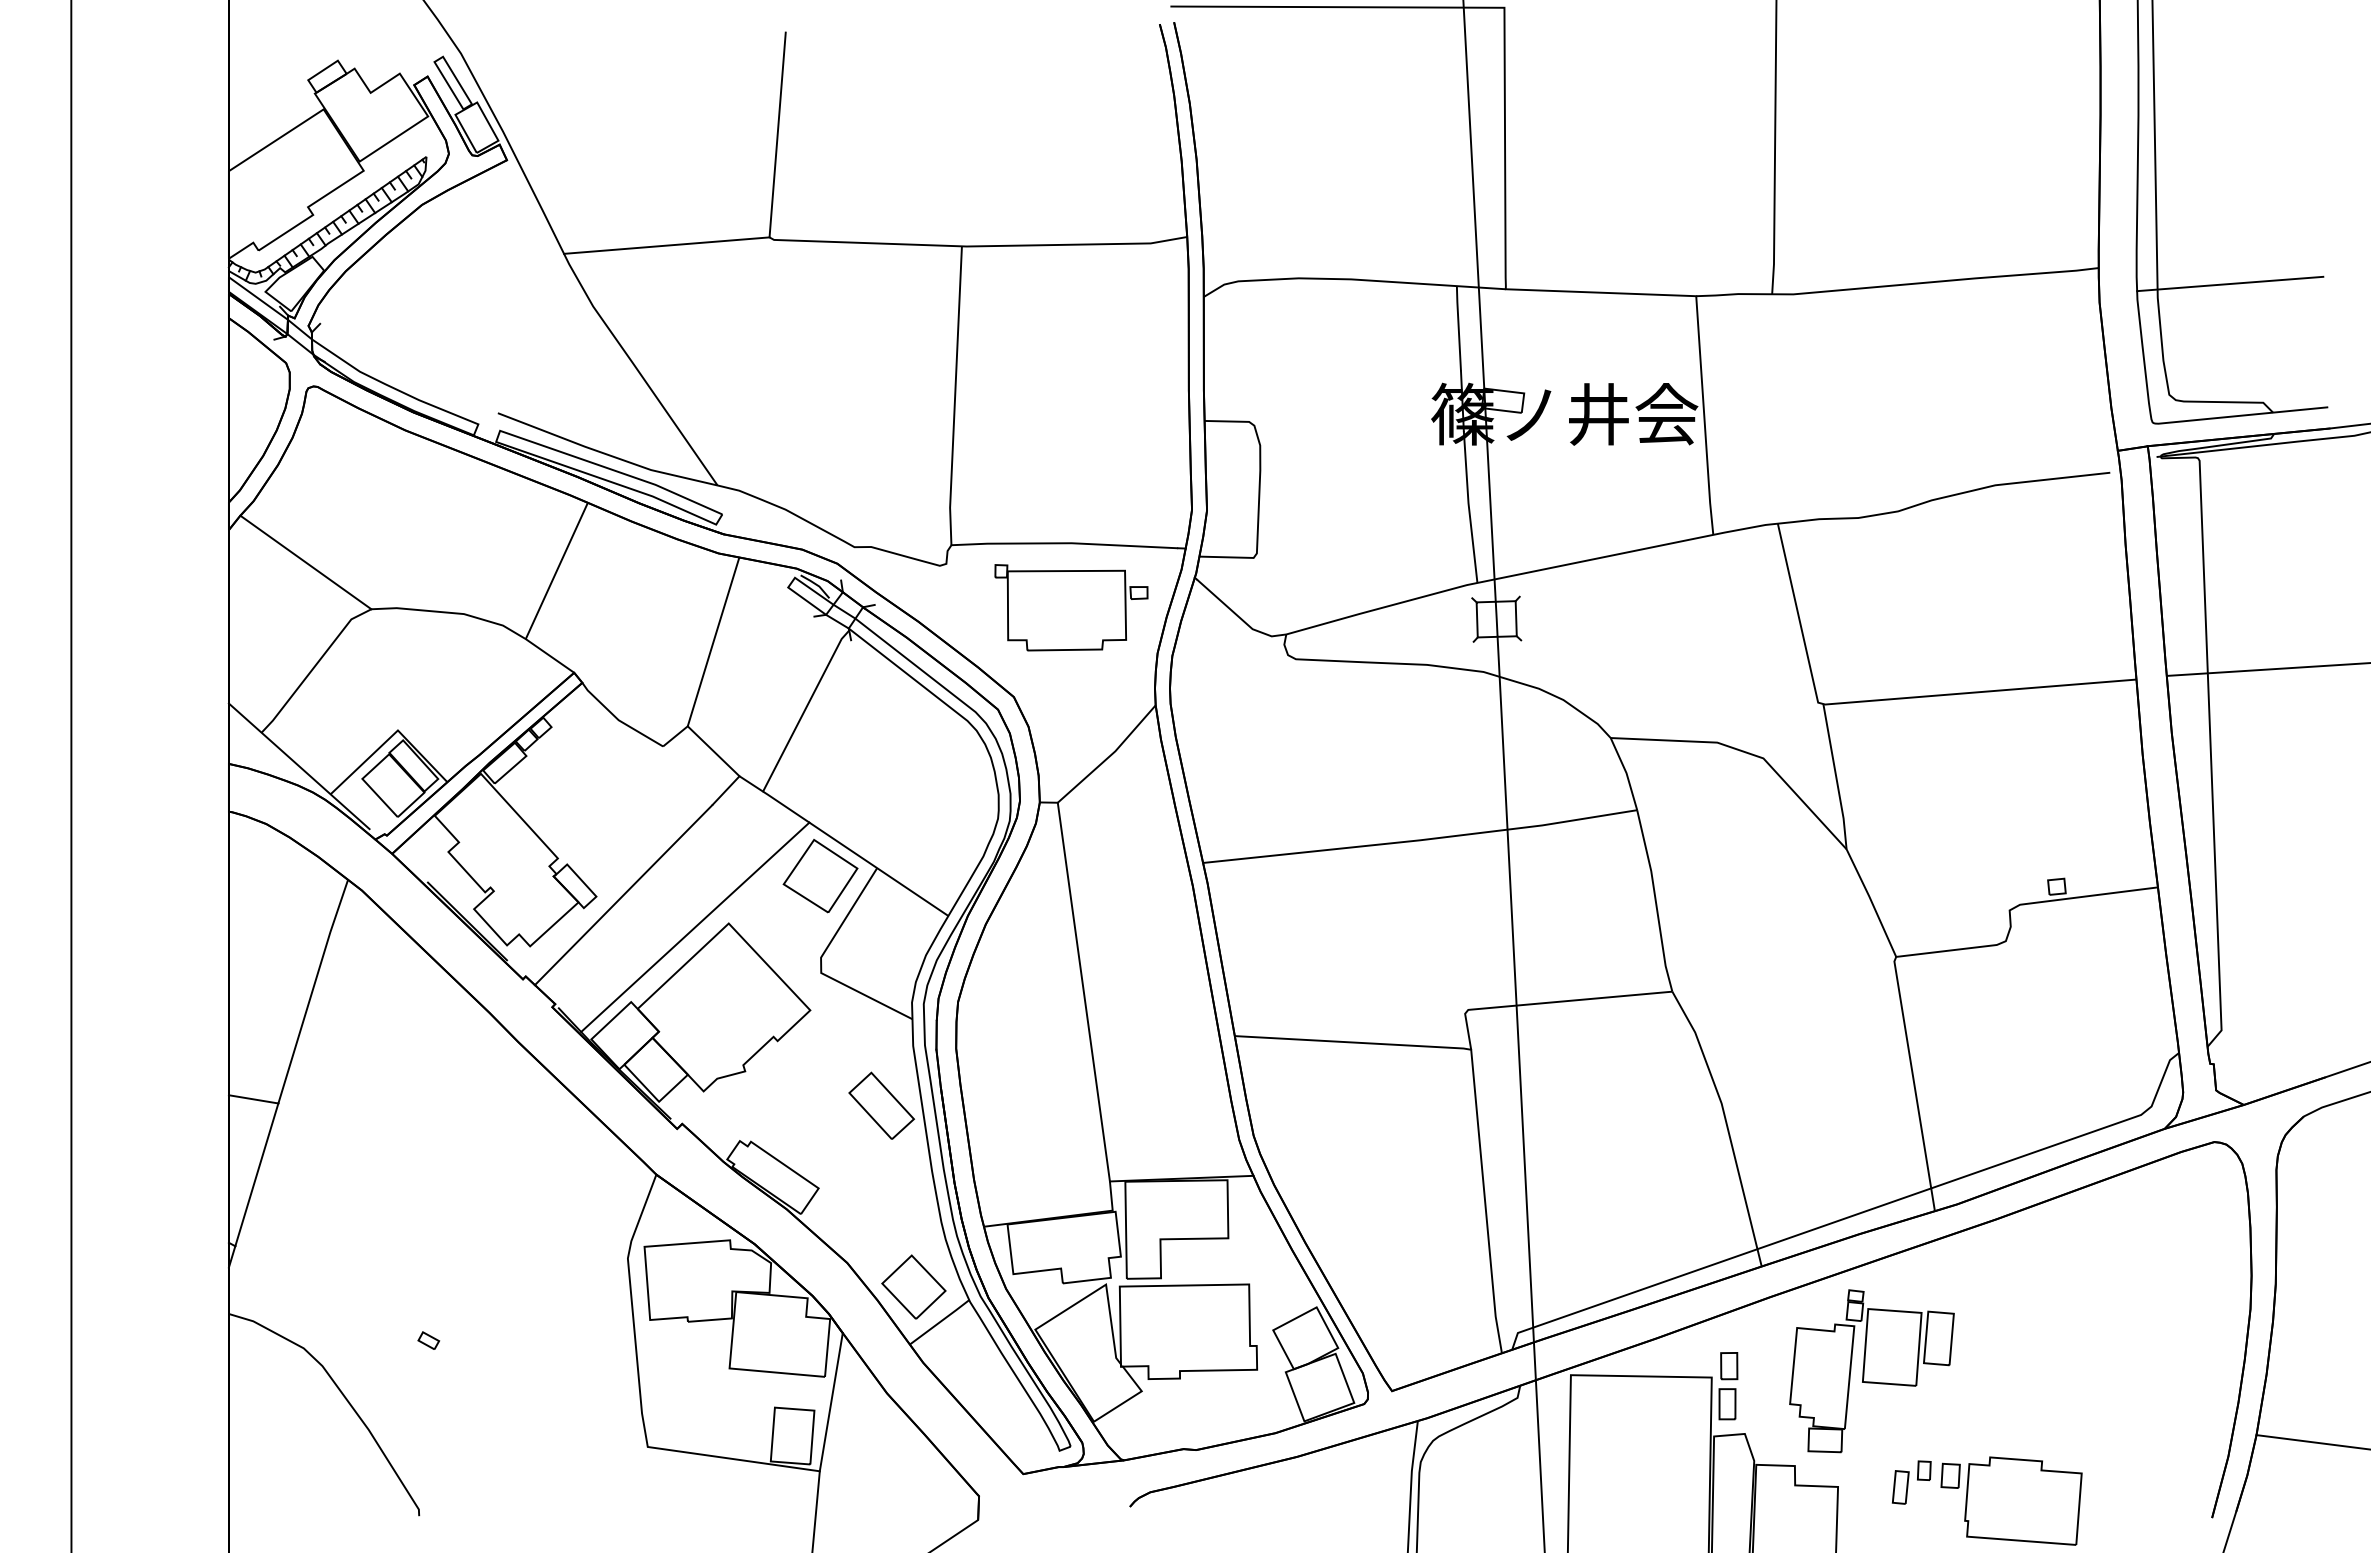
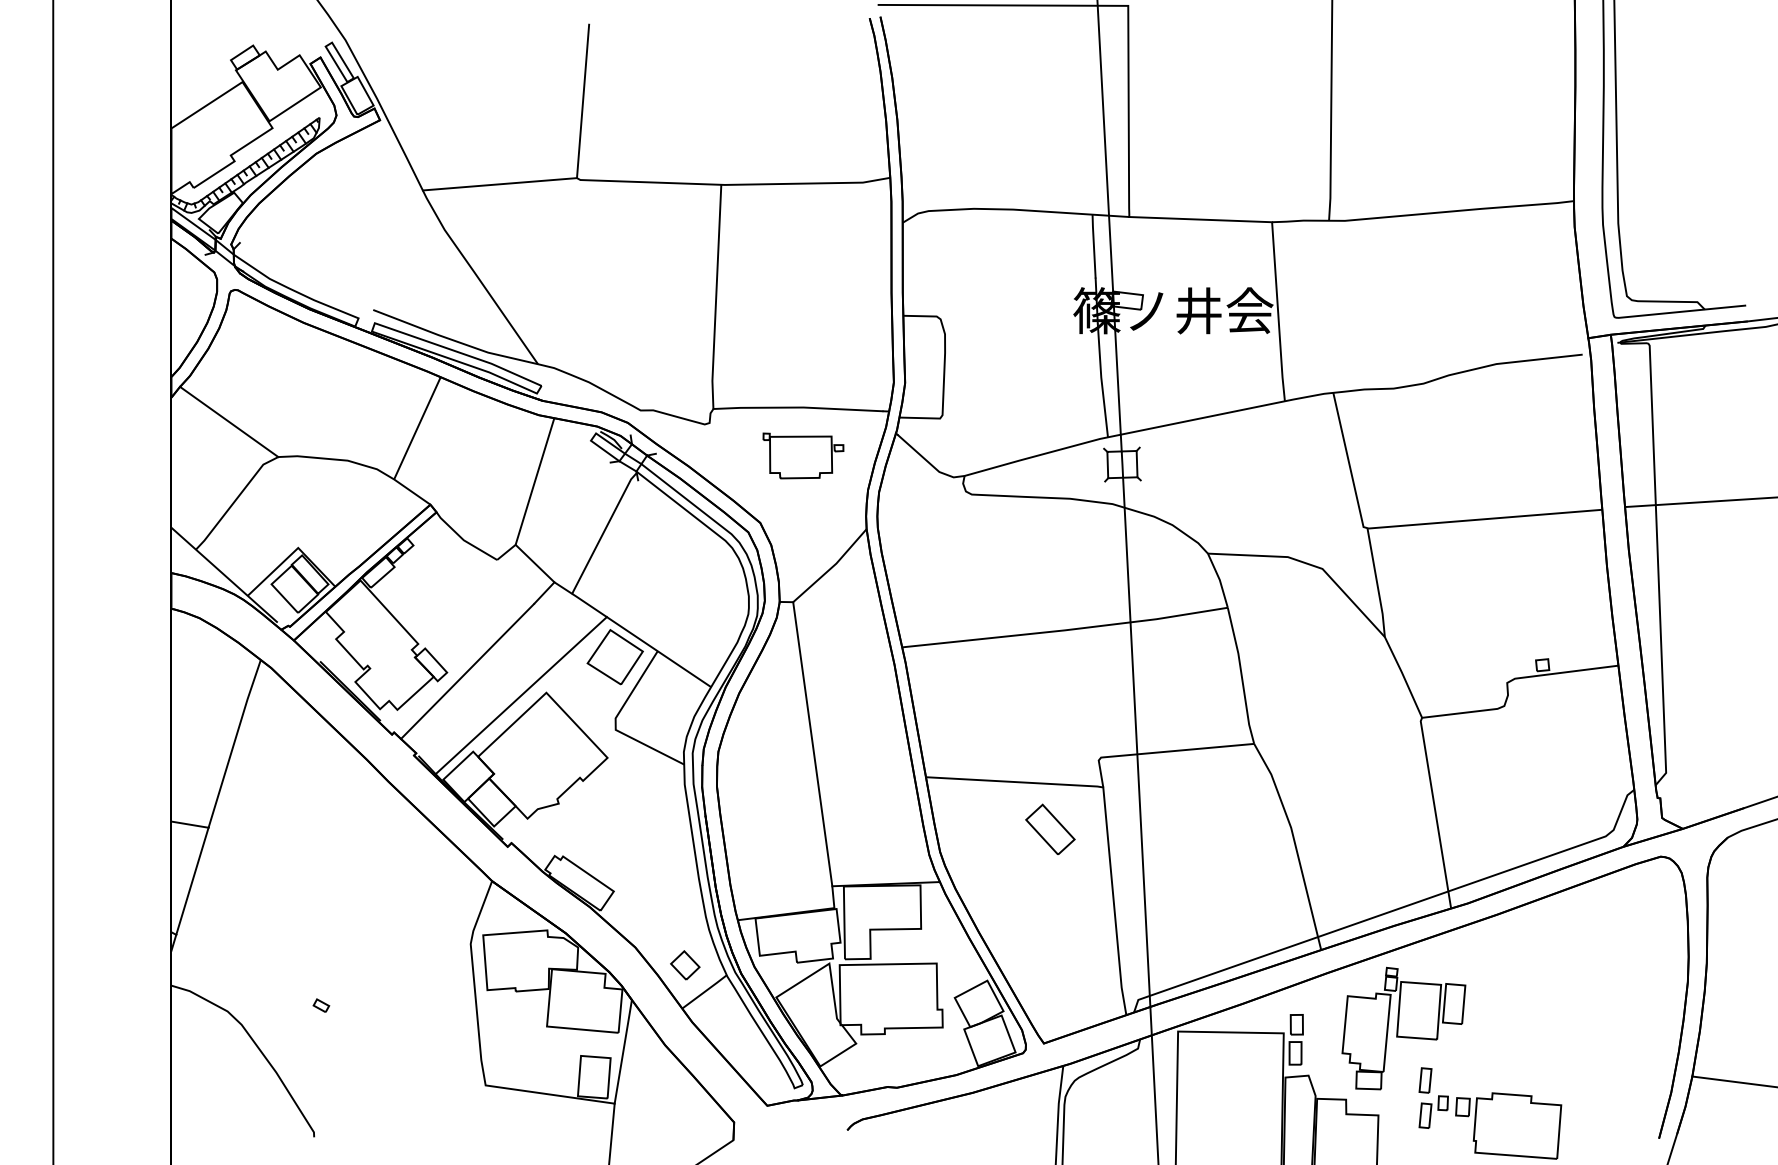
line: (2230, 283) -> (1672, 212), removed
part: (1071, 607) -> (803, 455), size x0.7
part: (881, 1105) -> (1050, 829), moved
part: (913, 1286) -> (684, 965), size x0.6
part: (1900, 1440) -> (1425, 1080), added

